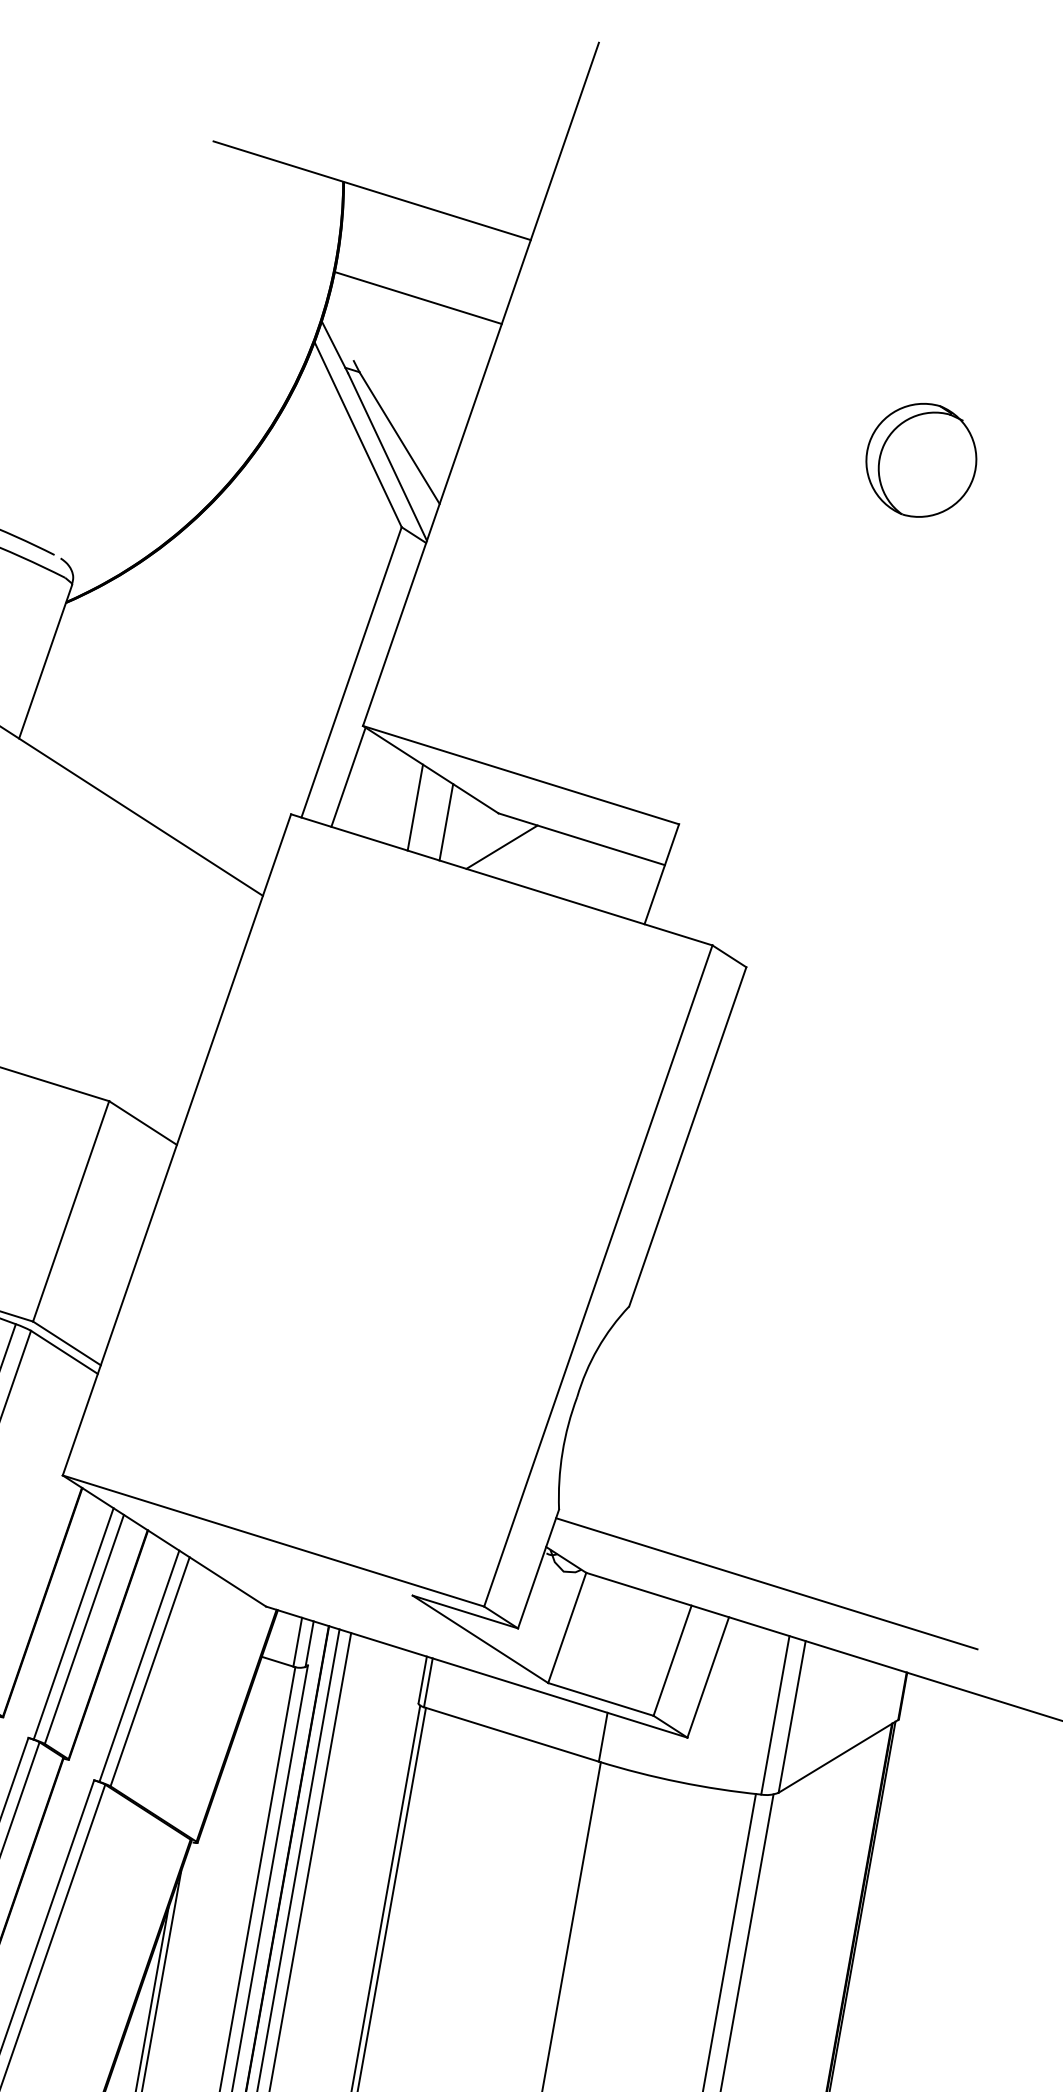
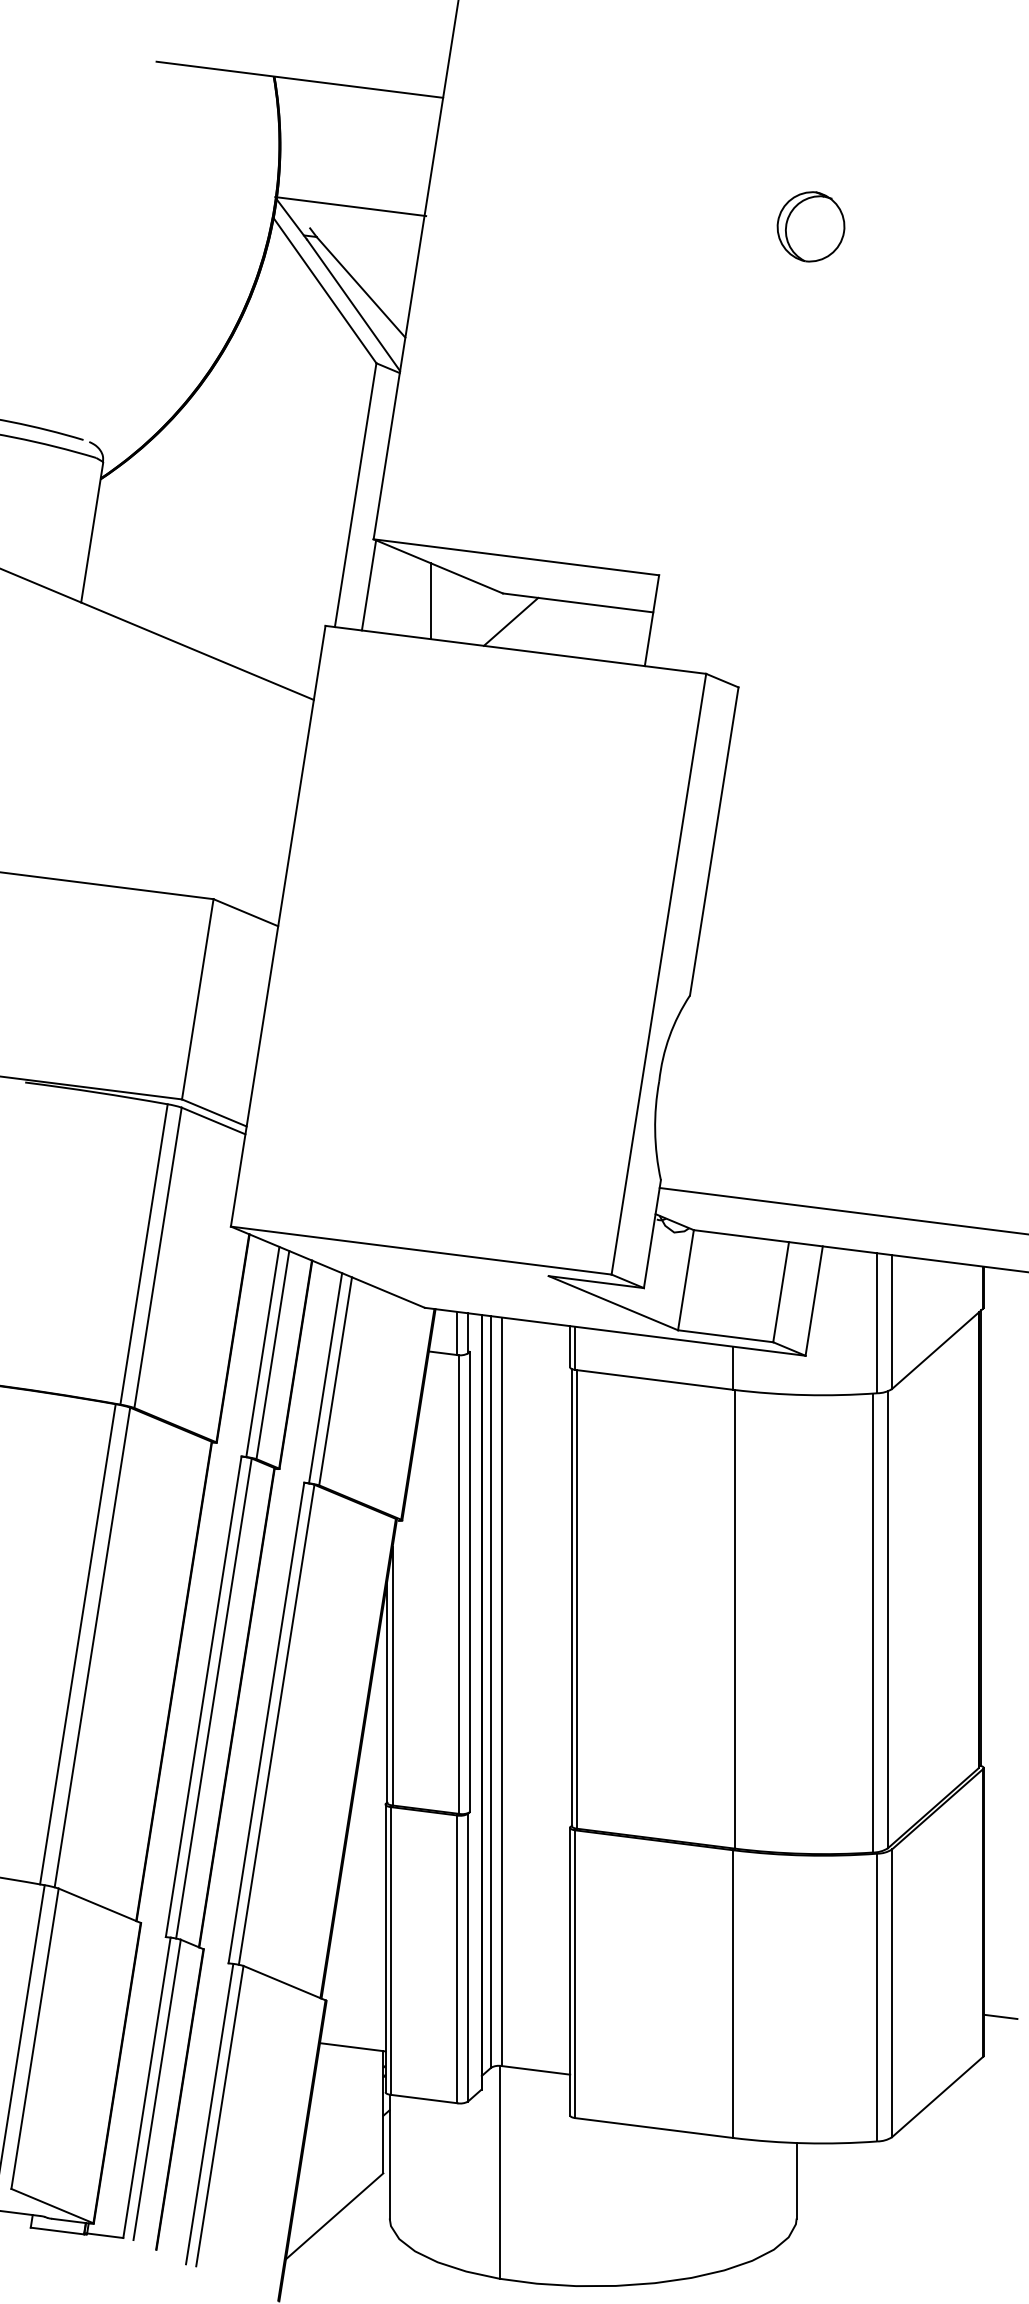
line: (418, 297) -> (350, 206), moved
part: (920, 459) -> (810, 226), size x0.7
line: (446, 821) -> (459, 608), removed

